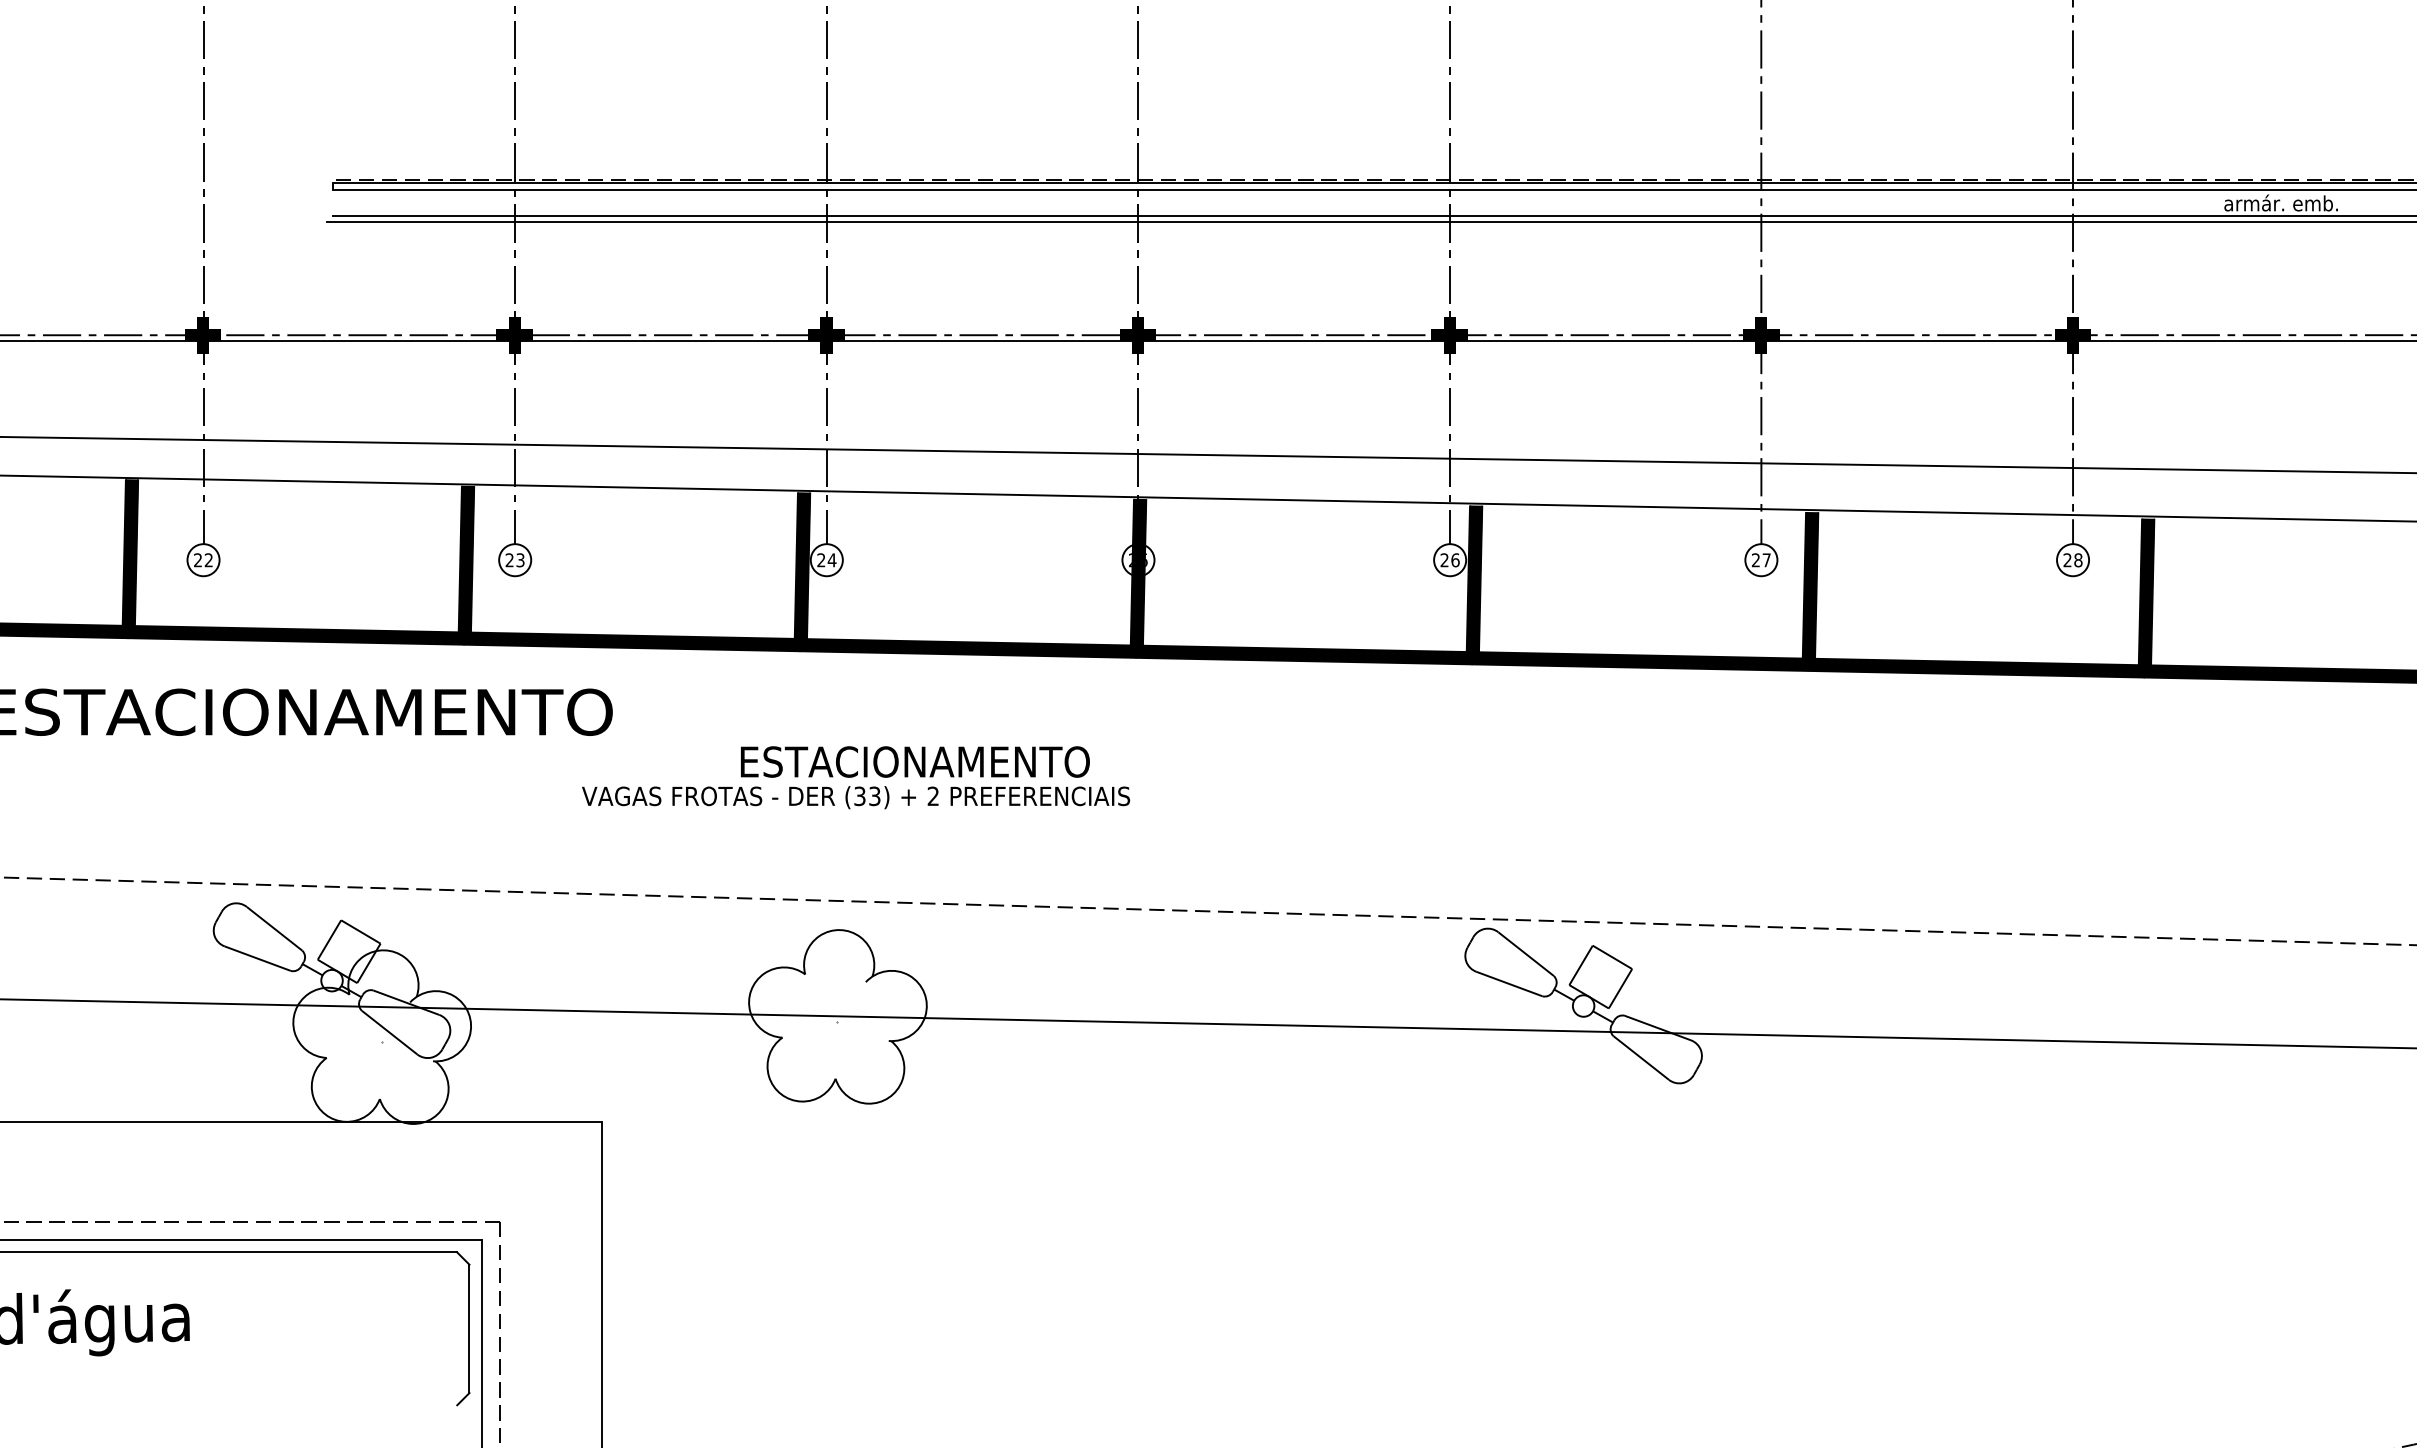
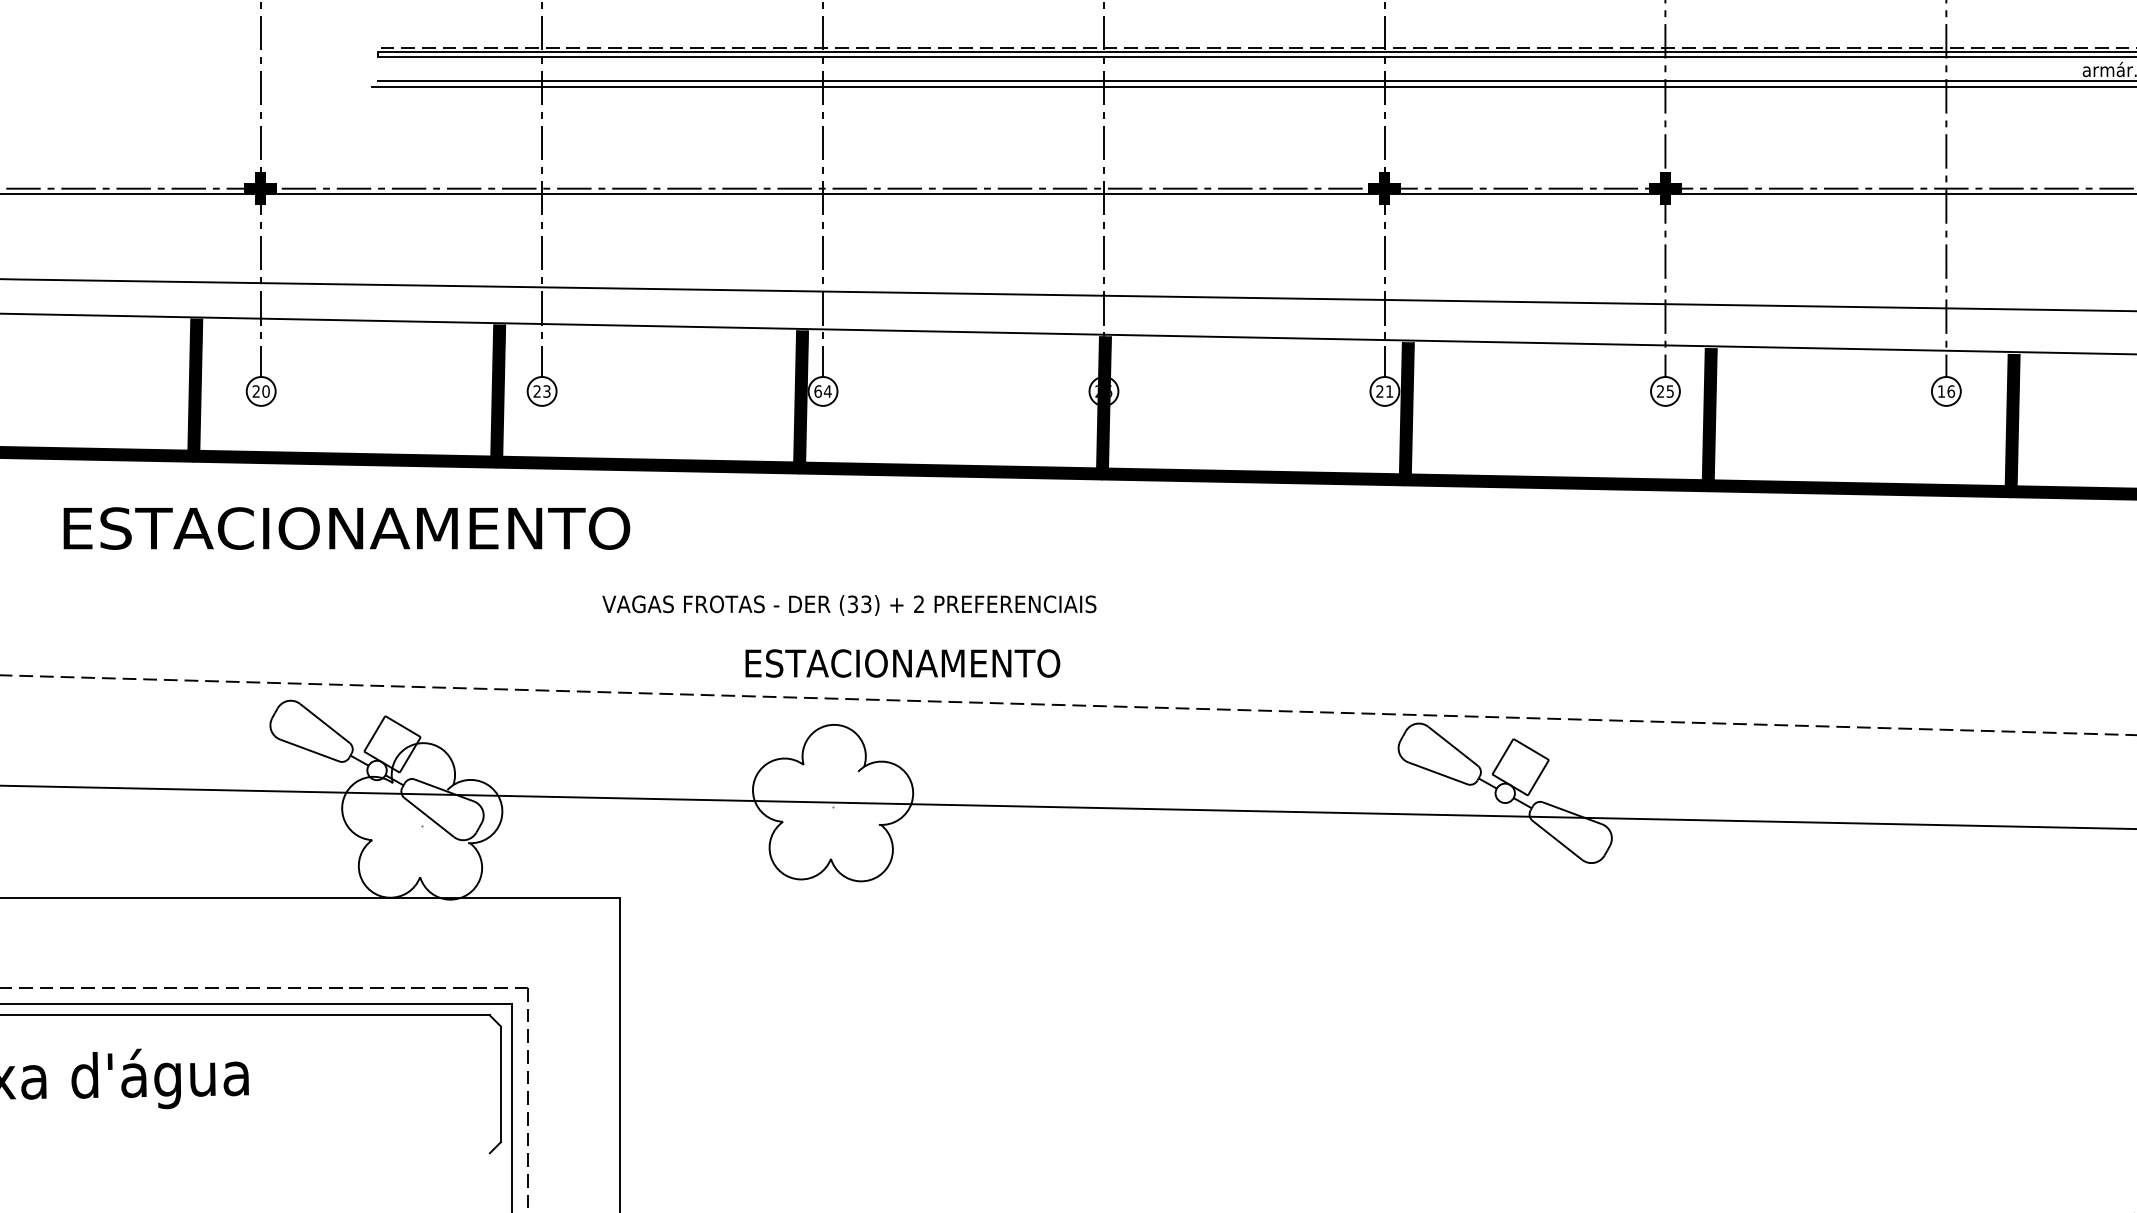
fill: (514, 335) -> (541, 188), removed
fill: (826, 335) -> (822, 188), removed
fill: (1137, 335) -> (1103, 188), removed
fill: (2072, 335) -> (1945, 188), removed
text: (208, 560) -> (265, 391), 22 -> 20
text: (821, 560) -> (818, 391), 24 -> 64
text: (1455, 560) -> (1389, 391), 26 -> 21
text: (1766, 560) -> (1670, 391), 27 -> 25
text: (2072, 560) -> (1945, 391), 28 -> 16
text: (915, 761) -> (902, 663), moved

